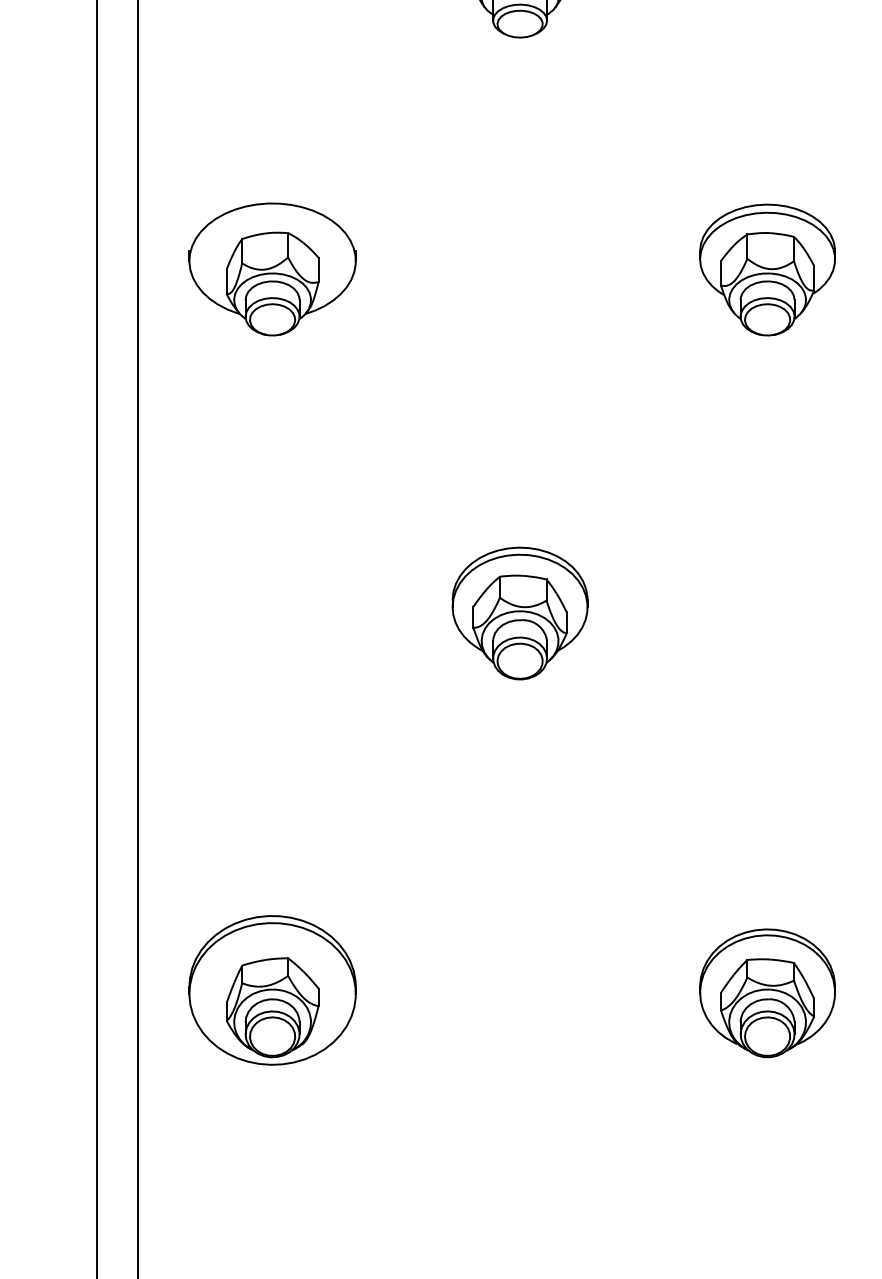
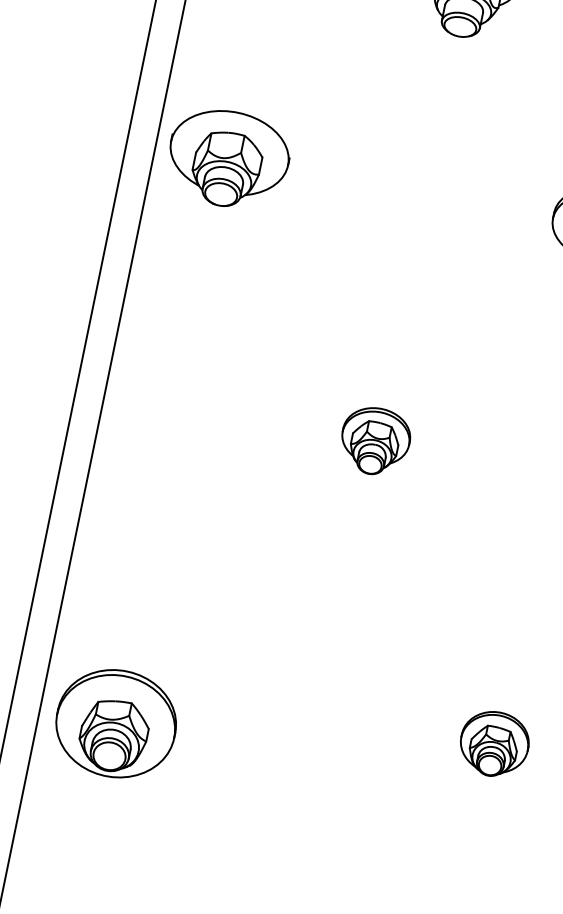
part: (272, 269) -> (228, 159), moved
part: (519, 613) -> (374, 441), size x0.7
part: (272, 990) -> (116, 723), moved
part: (767, 993) -> (494, 744), size x0.7

